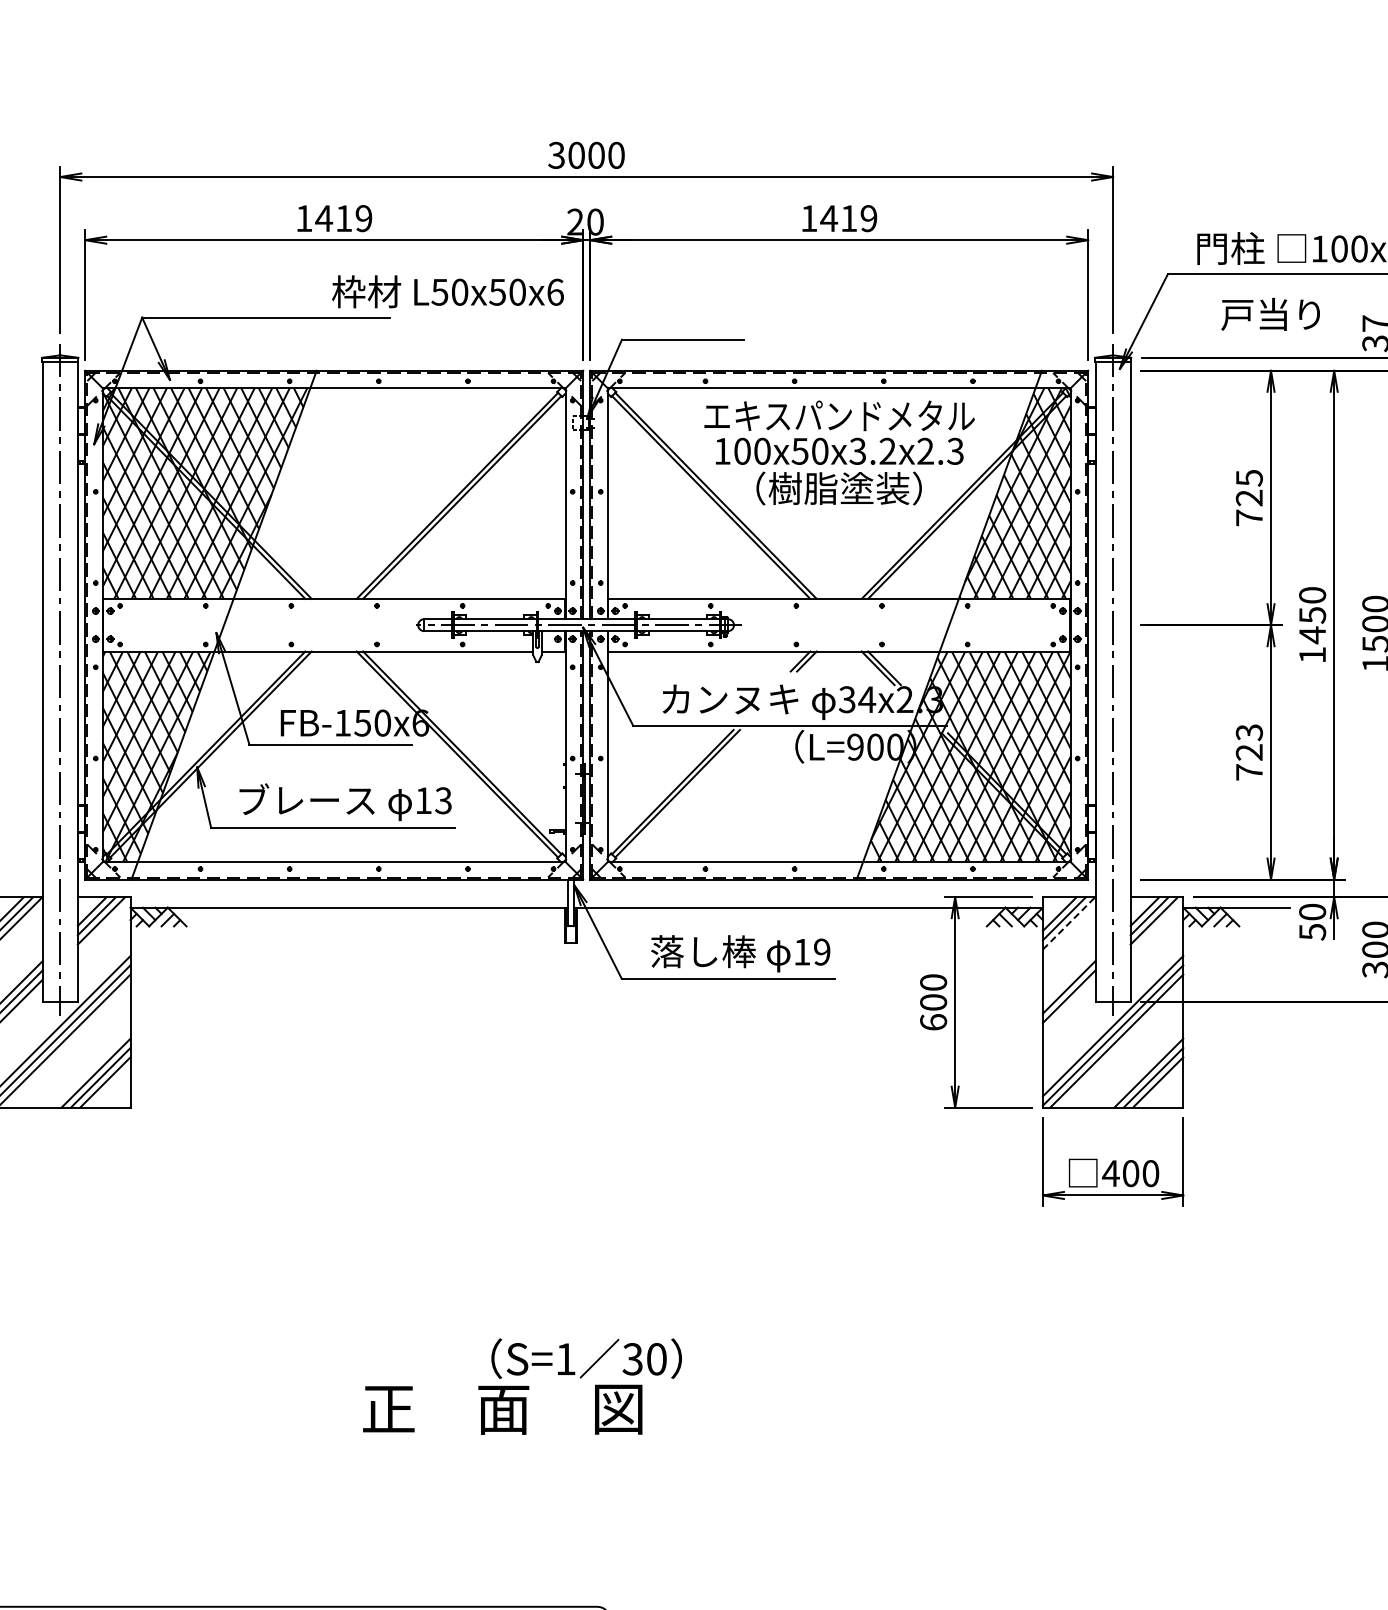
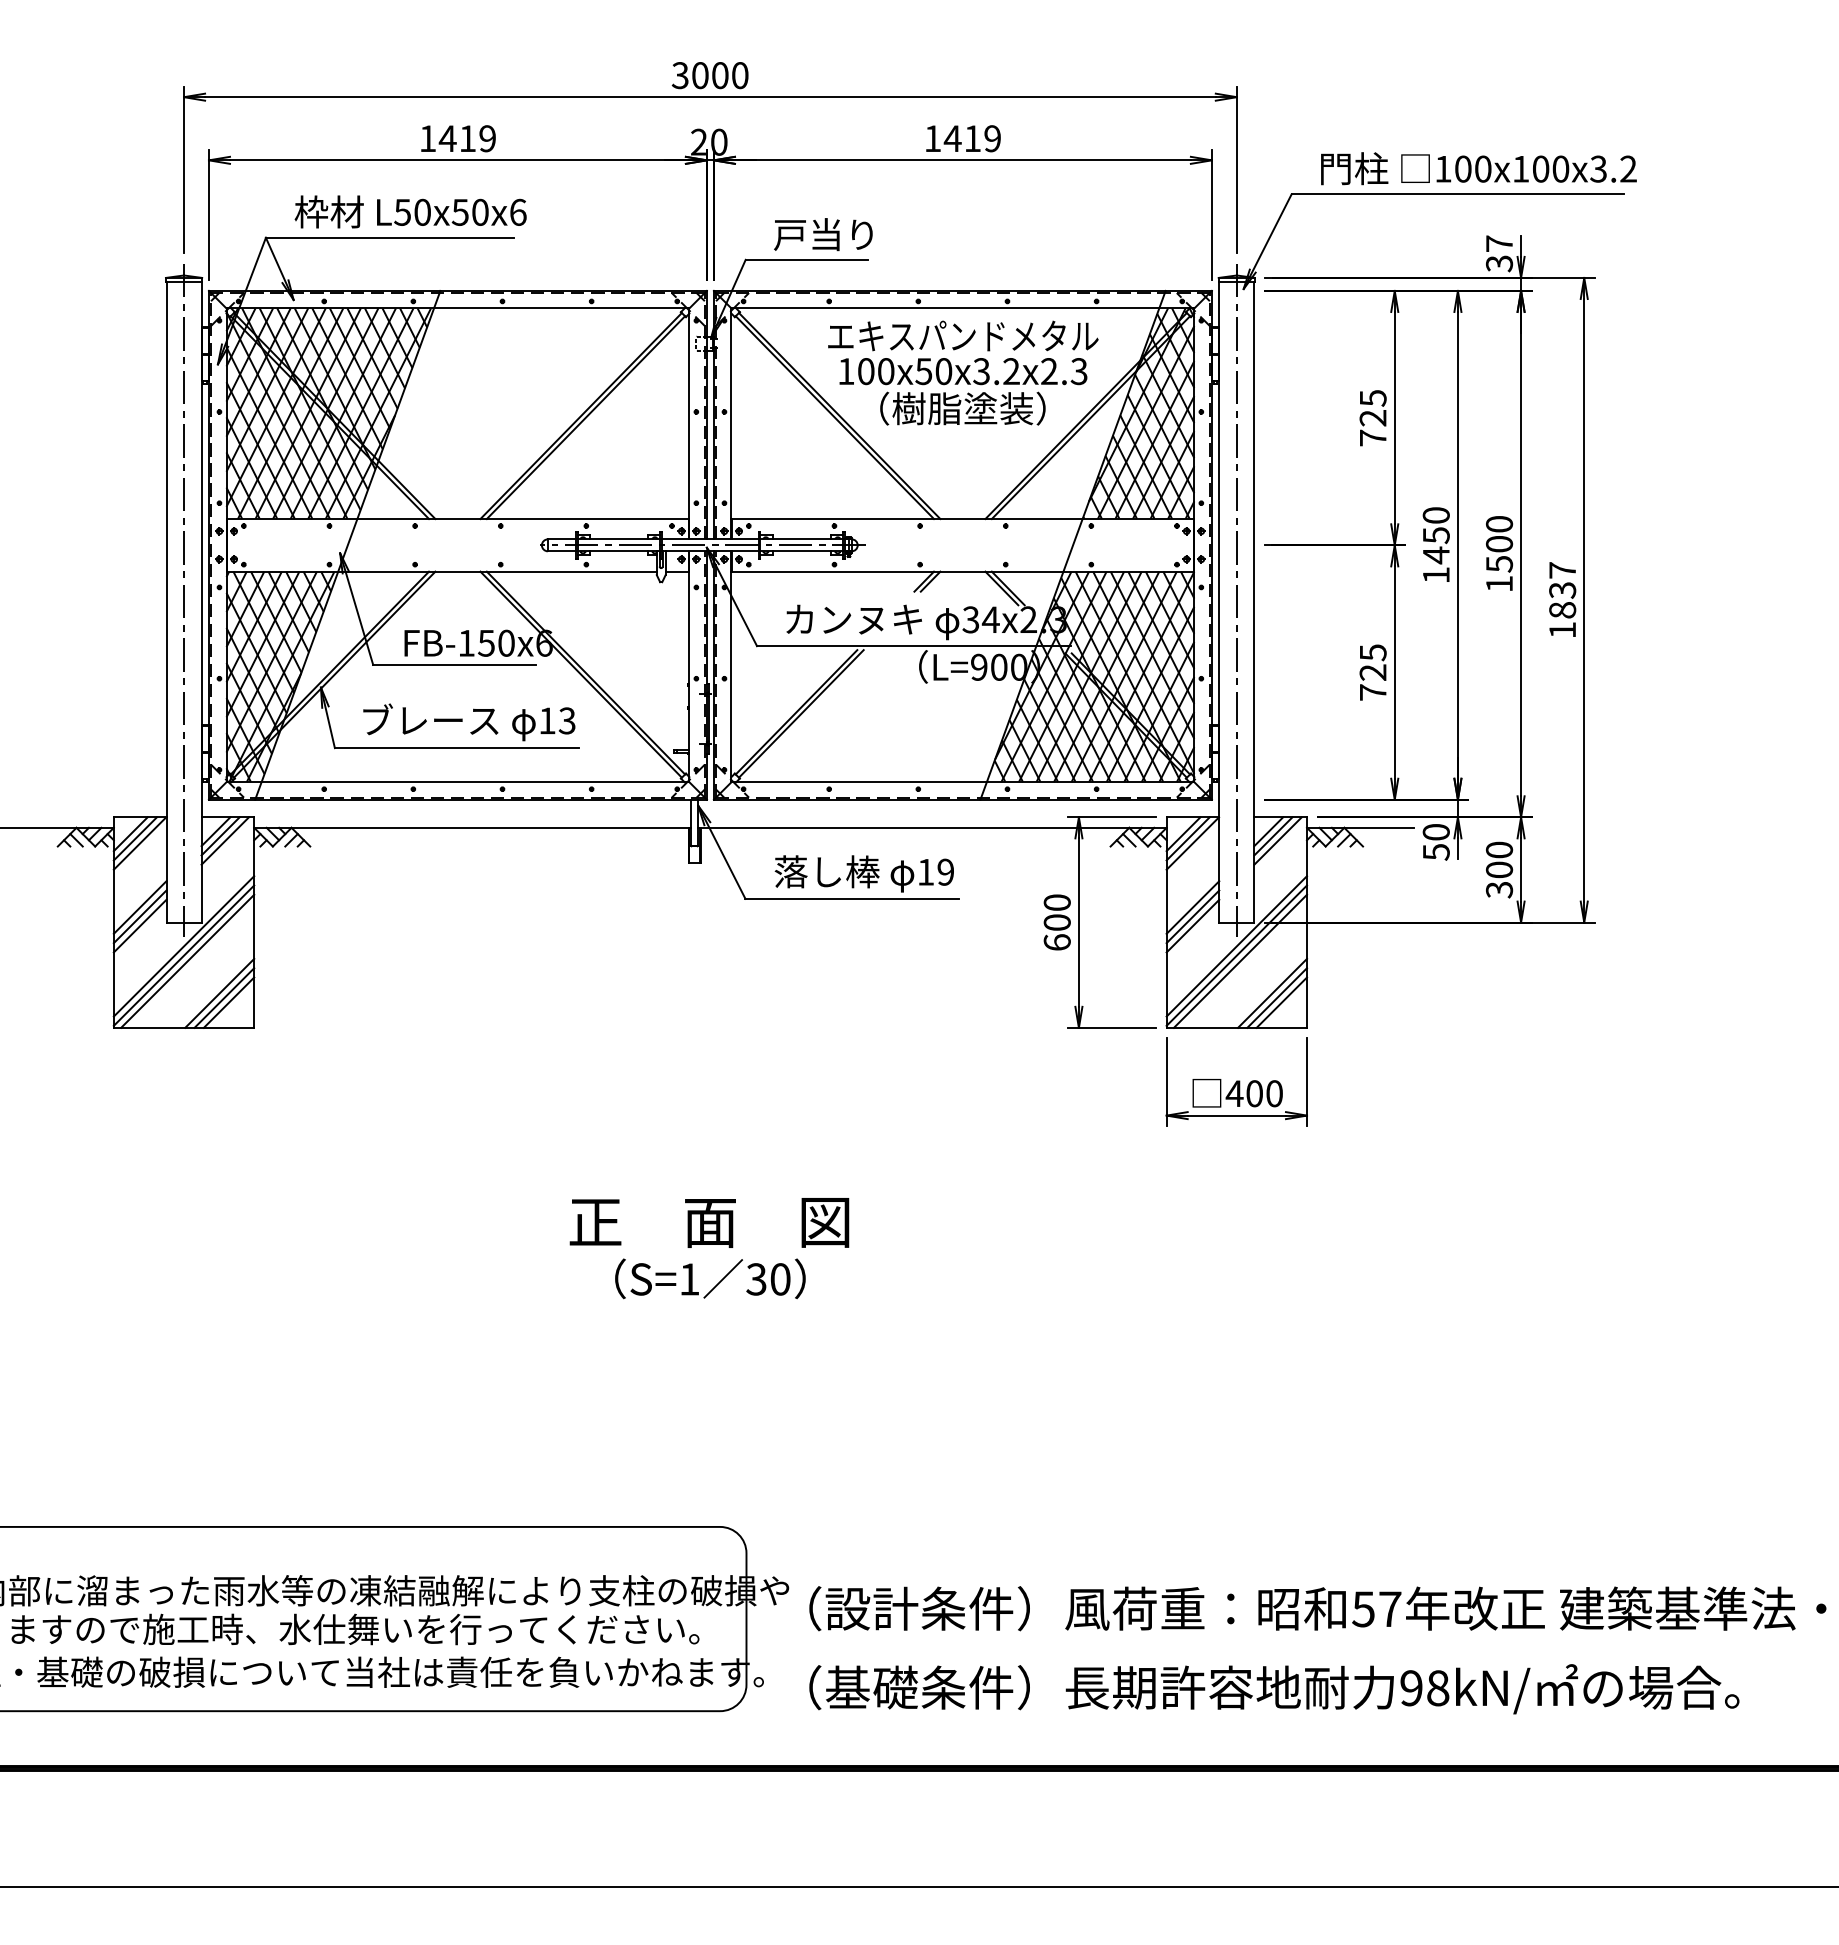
text: (447, 291) -> (410, 211), moved
text: (1270, 314) -> (823, 234), moved
text: (1248, 732) -> (1372, 652), 723 -> 725
line: (1069, 923) -> (1193, 843), dashed -> solid
line: (1068, 1005) -> (1192, 925), added
text: (502, 1409) -> (709, 1222), moved

